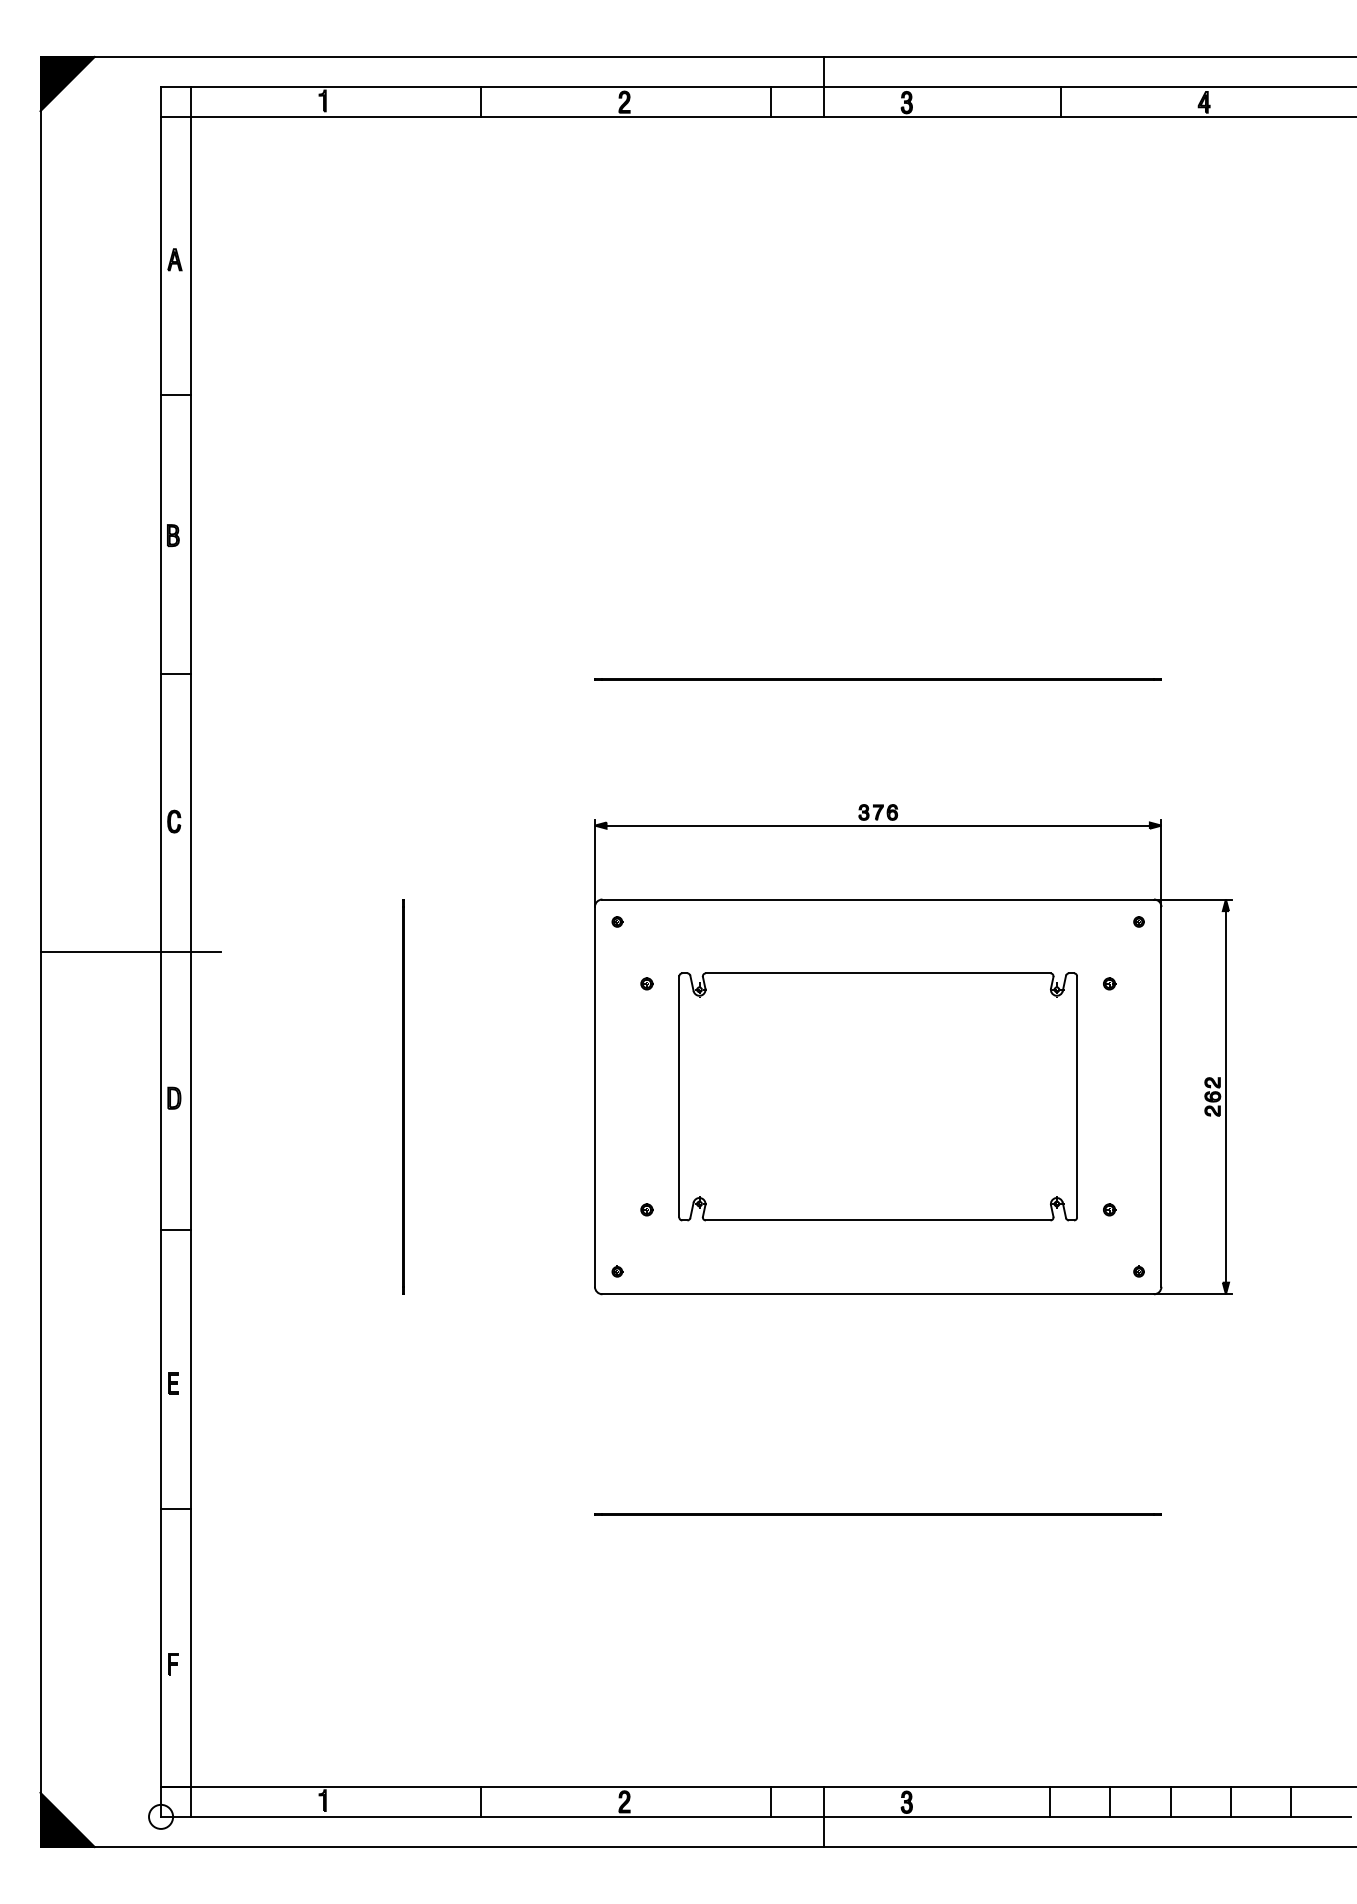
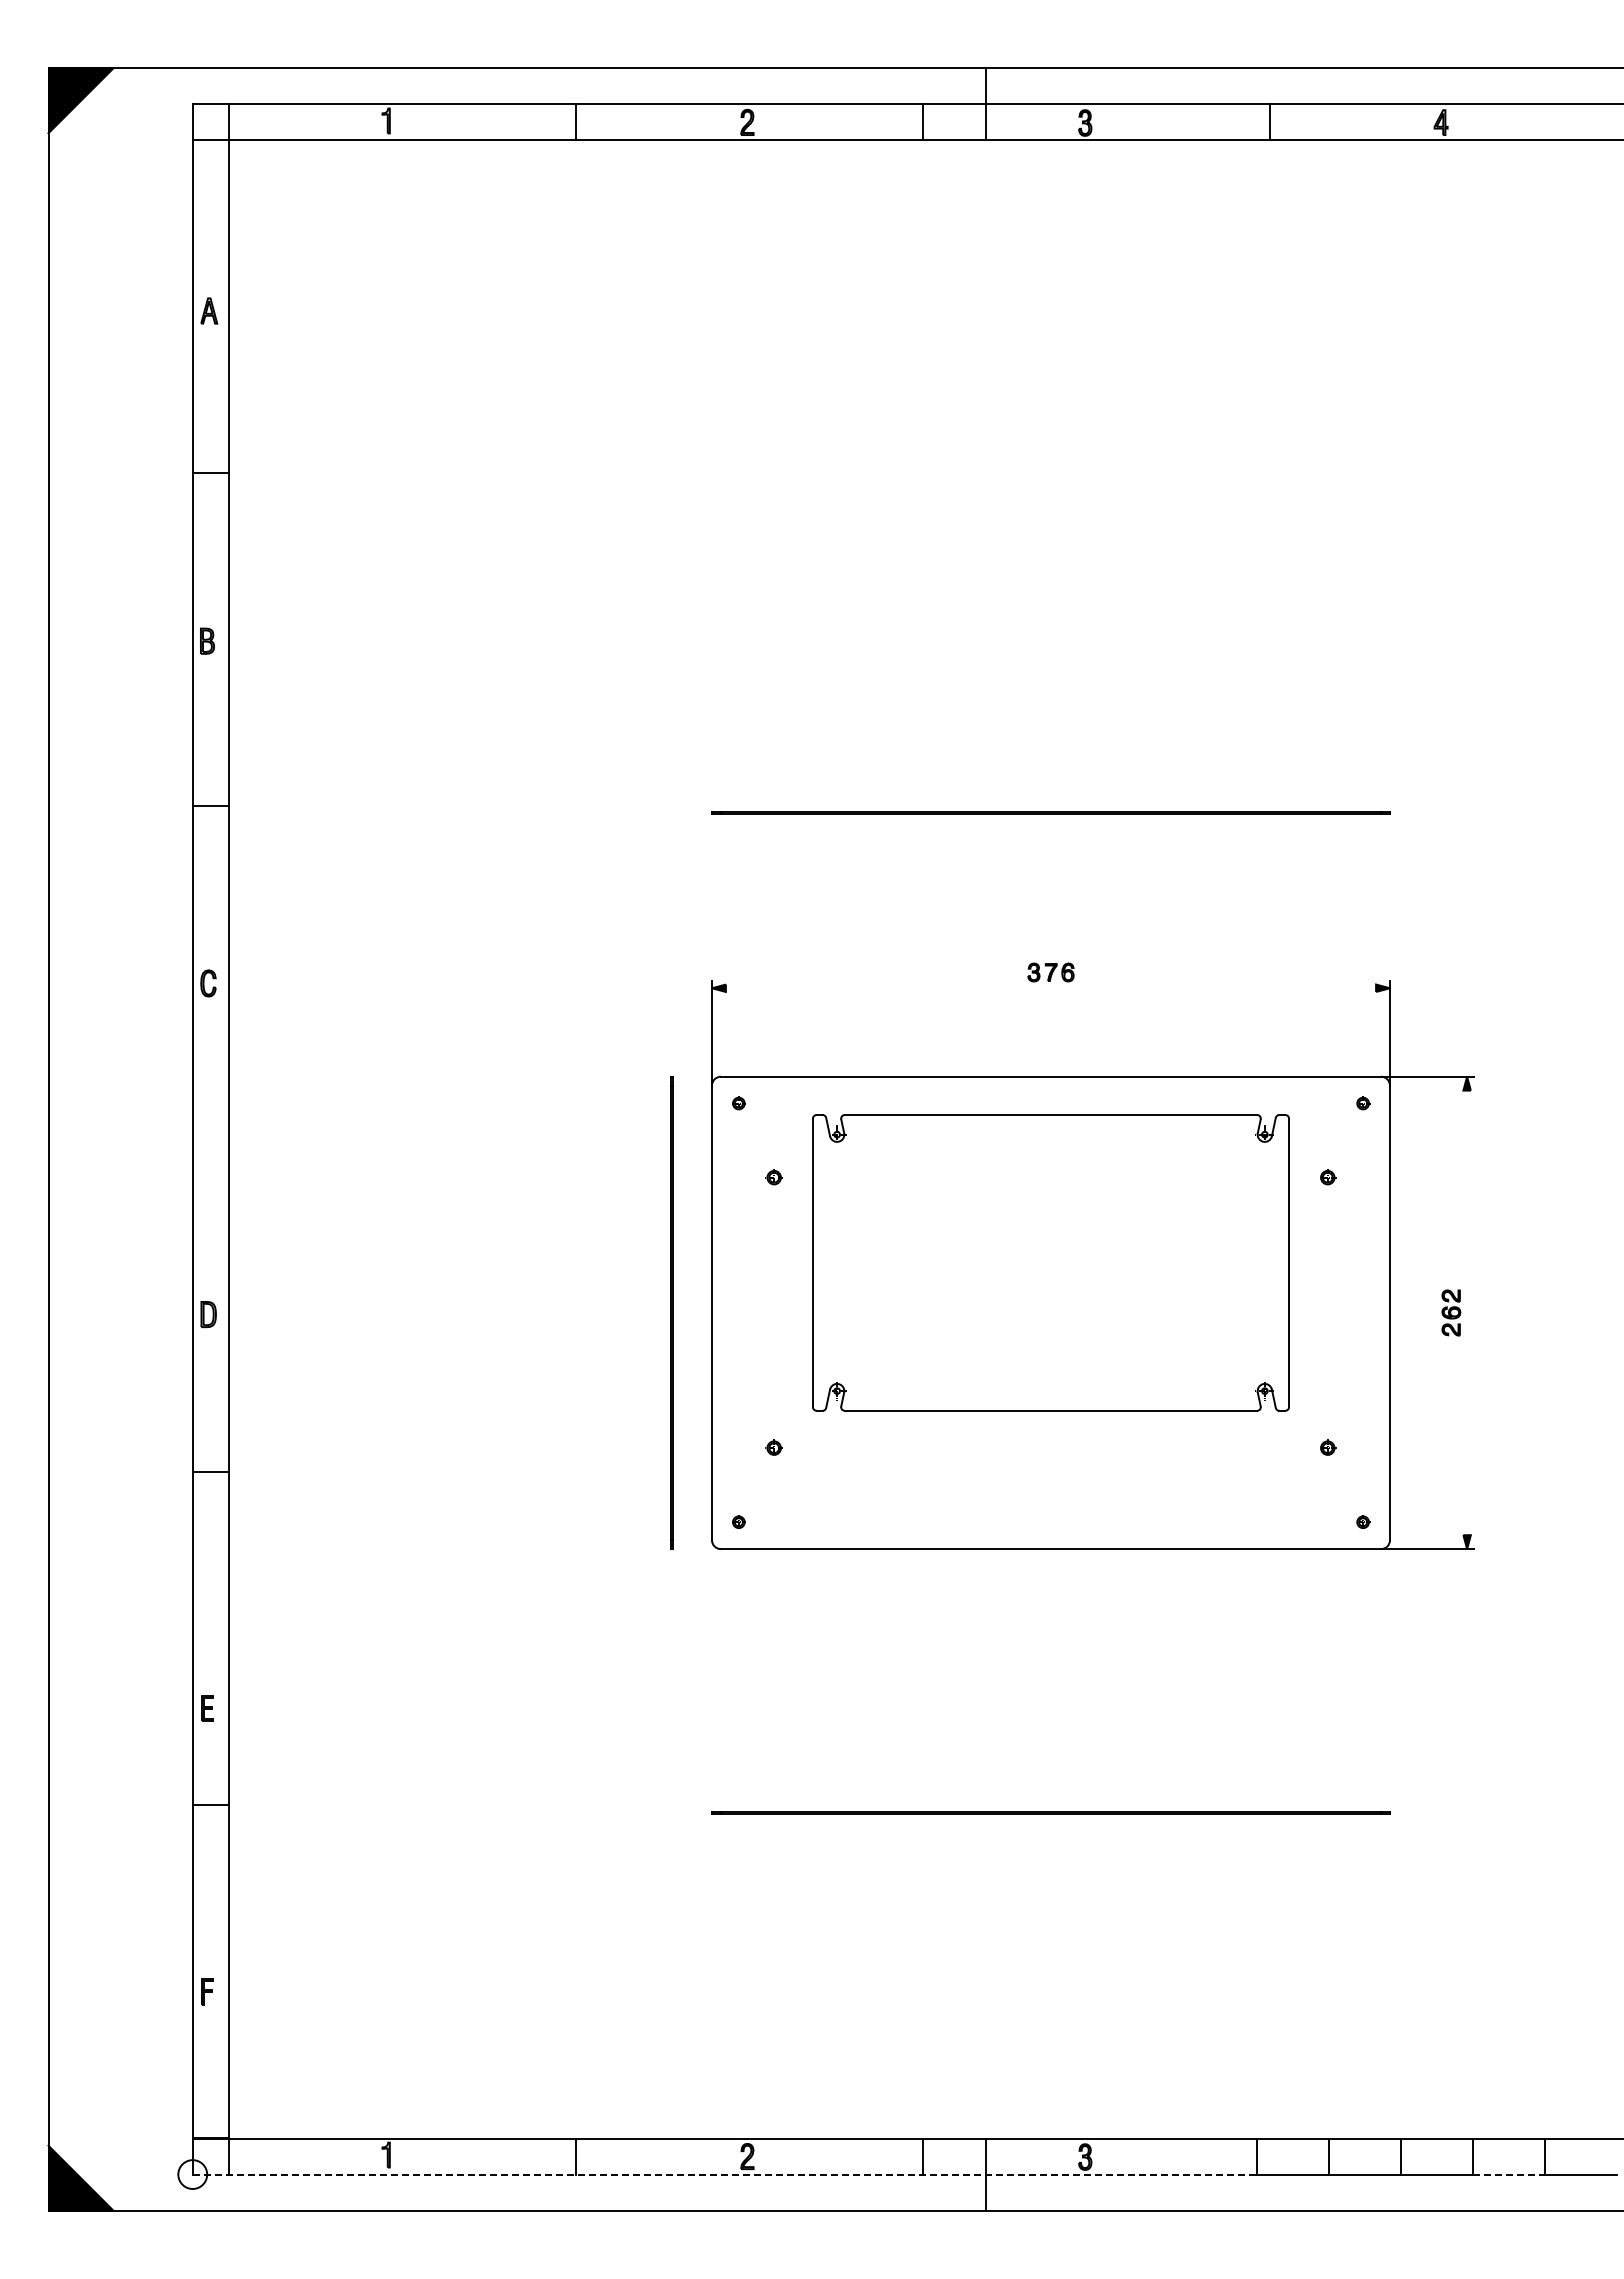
line: (877, 825) -> (1050, 988), removed
line: (130, 952) -> (156, 1139), removed
line: (403, 1096) -> (671, 1312), moved
part: (877, 1096) -> (1050, 1262), moved
line: (1226, 1096) -> (1467, 1312), removed
part: (173, 1383) -> (207, 1708), moved
line: (605, 1816) -> (724, 2174), solid -> dashed
line: (1261, 1816) -> (1509, 2174), solid -> dashed

